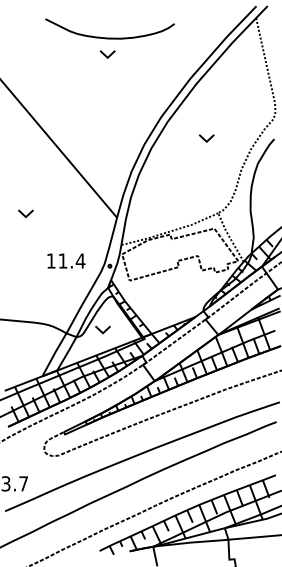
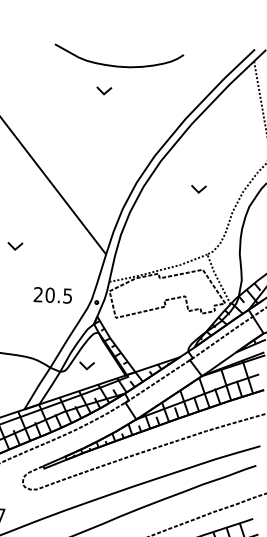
curve: (109, 37) -> (118, 65), moved
part: (206, 138) -> (198, 189), moved
text: (65, 260) -> (52, 294), 11.4 -> 20.5

